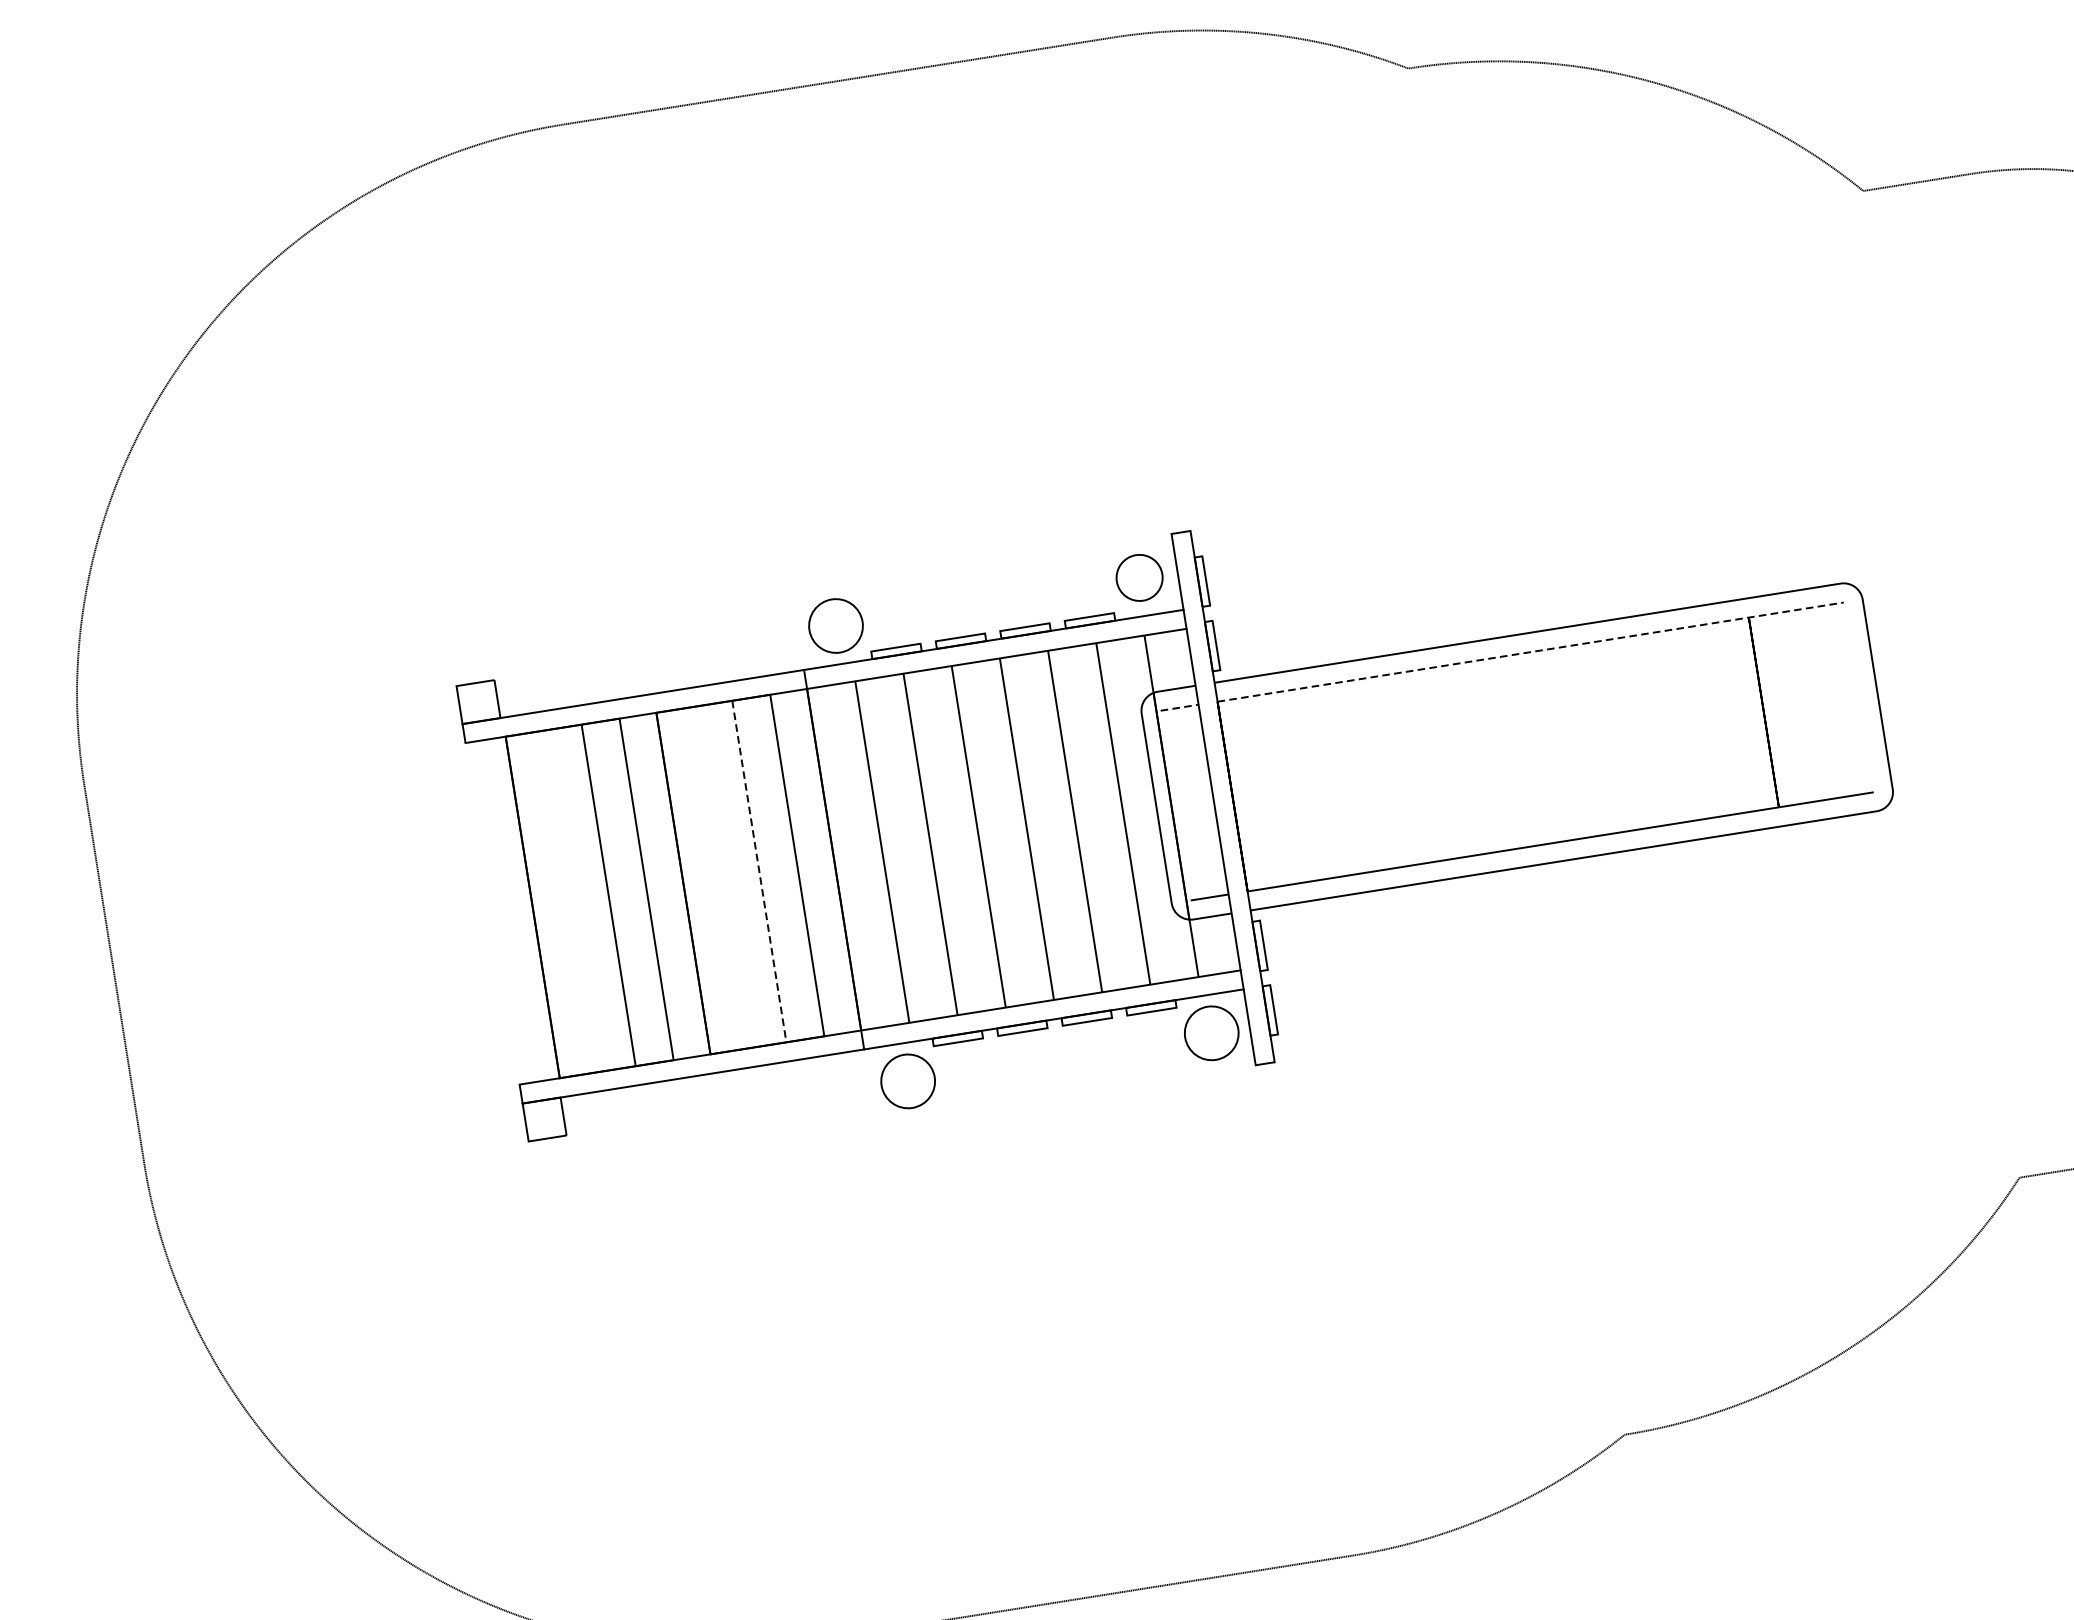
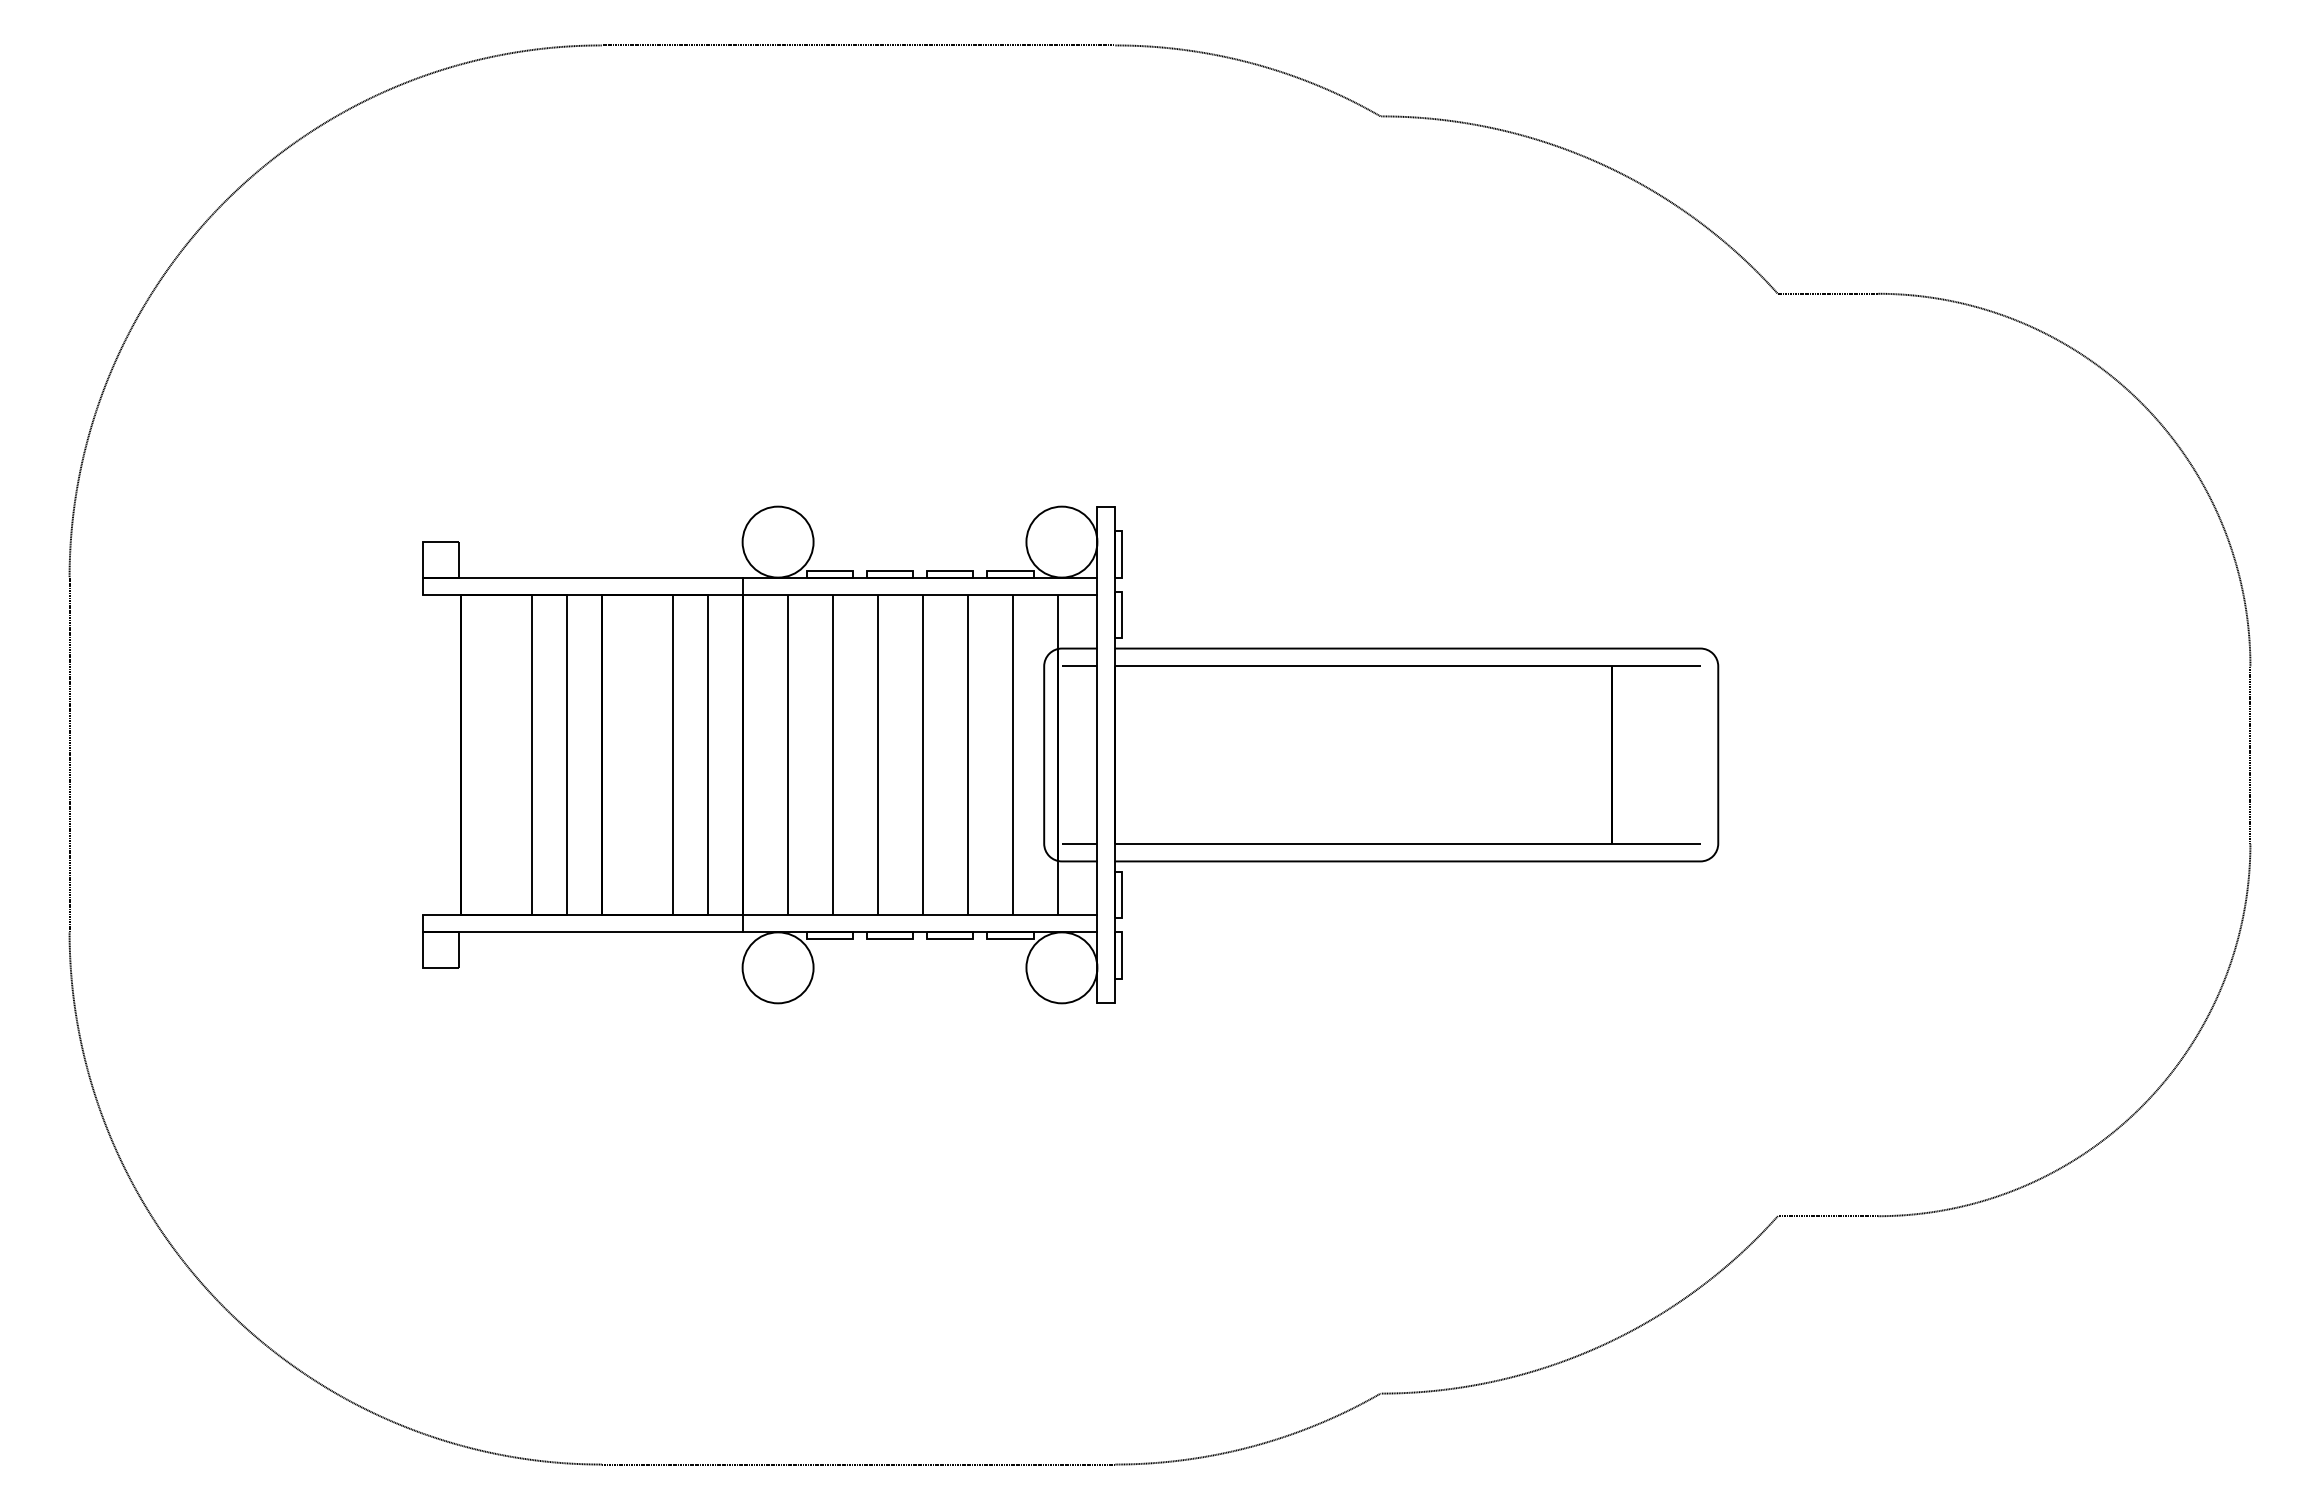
circle: (1139, 577) -> (1061, 541), size x1.67
circle: (835, 625) -> (777, 541), size x1.43
line: (1530, 652) -> (1407, 666), dashed -> solid
line: (1179, 707) -> (1079, 666), dashed -> solid
line: (759, 872) -> (672, 755), dashed -> solid
circle: (1211, 1033) -> (1061, 967), size x1.43
circle: (907, 1081) -> (777, 967), size x1.43

